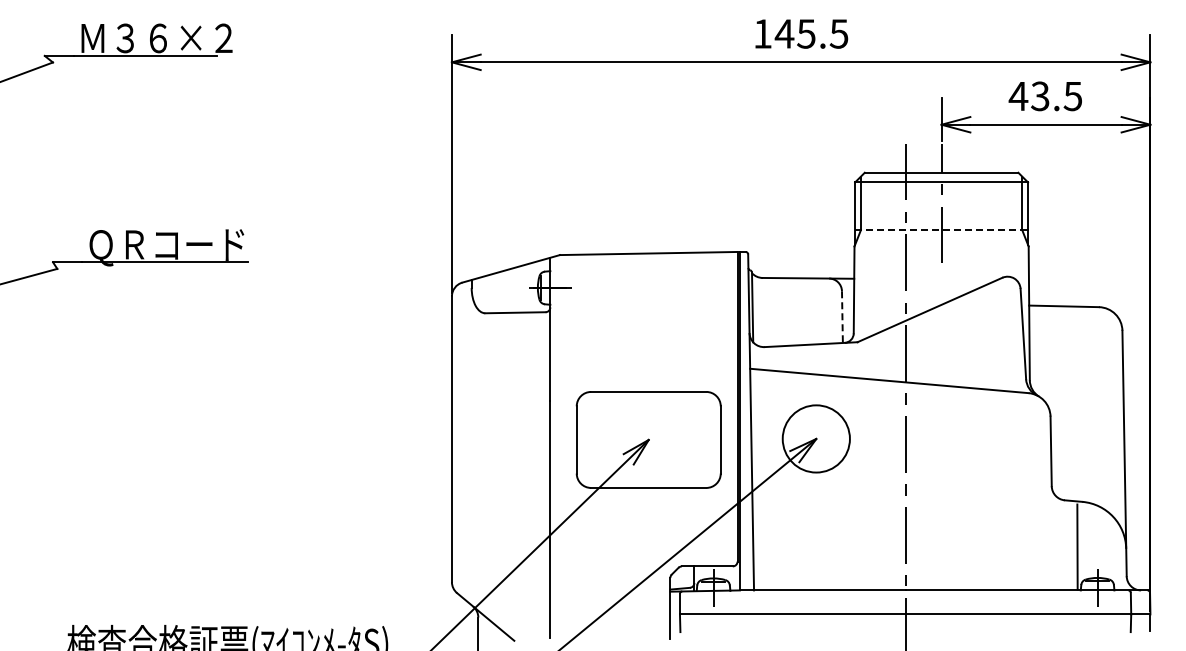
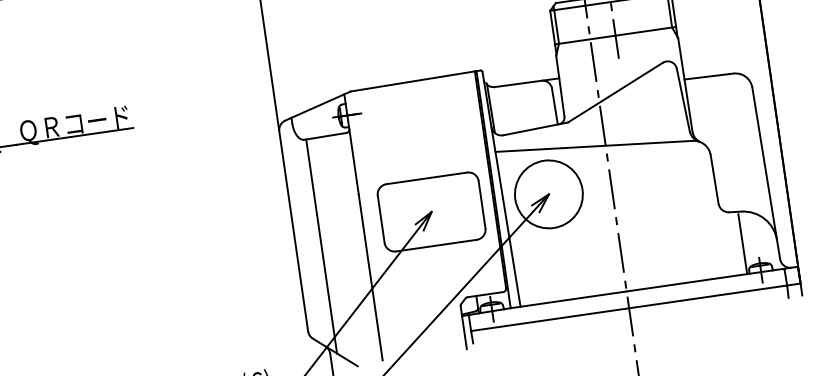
line: (942, 230) -> (616, 35), dashed -> solid
line: (842, 317) -> (554, 106), dashed -> solid
circle: (816, 438) -> (548, 194), size x1.43
line: (487, 465) -> (321, 246), added

